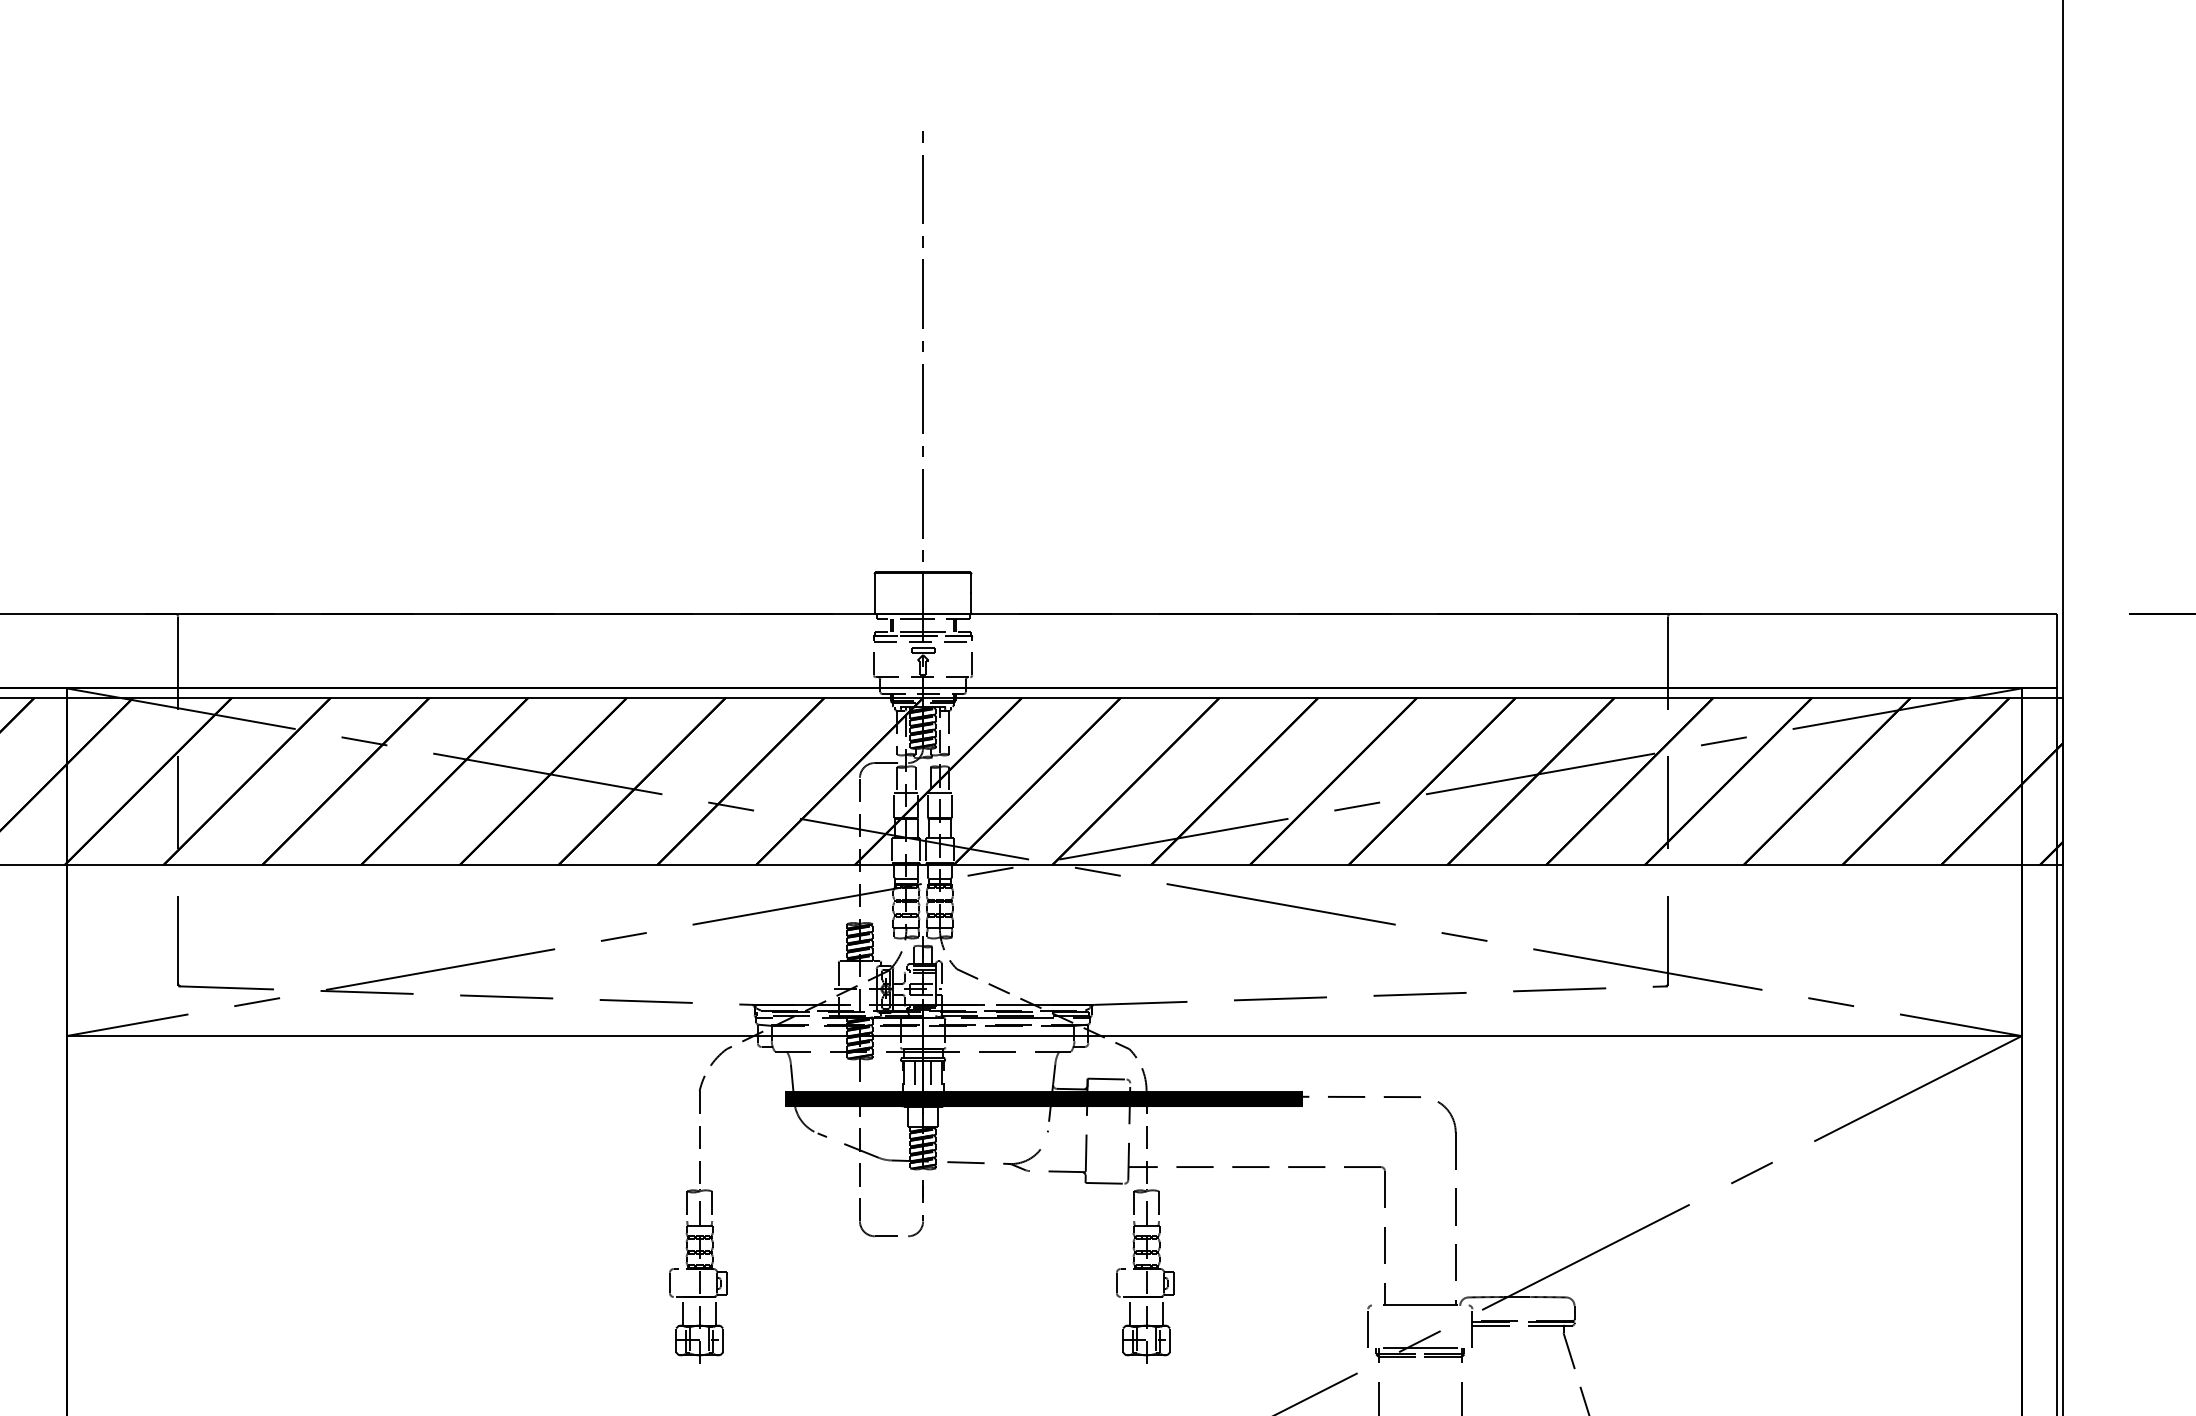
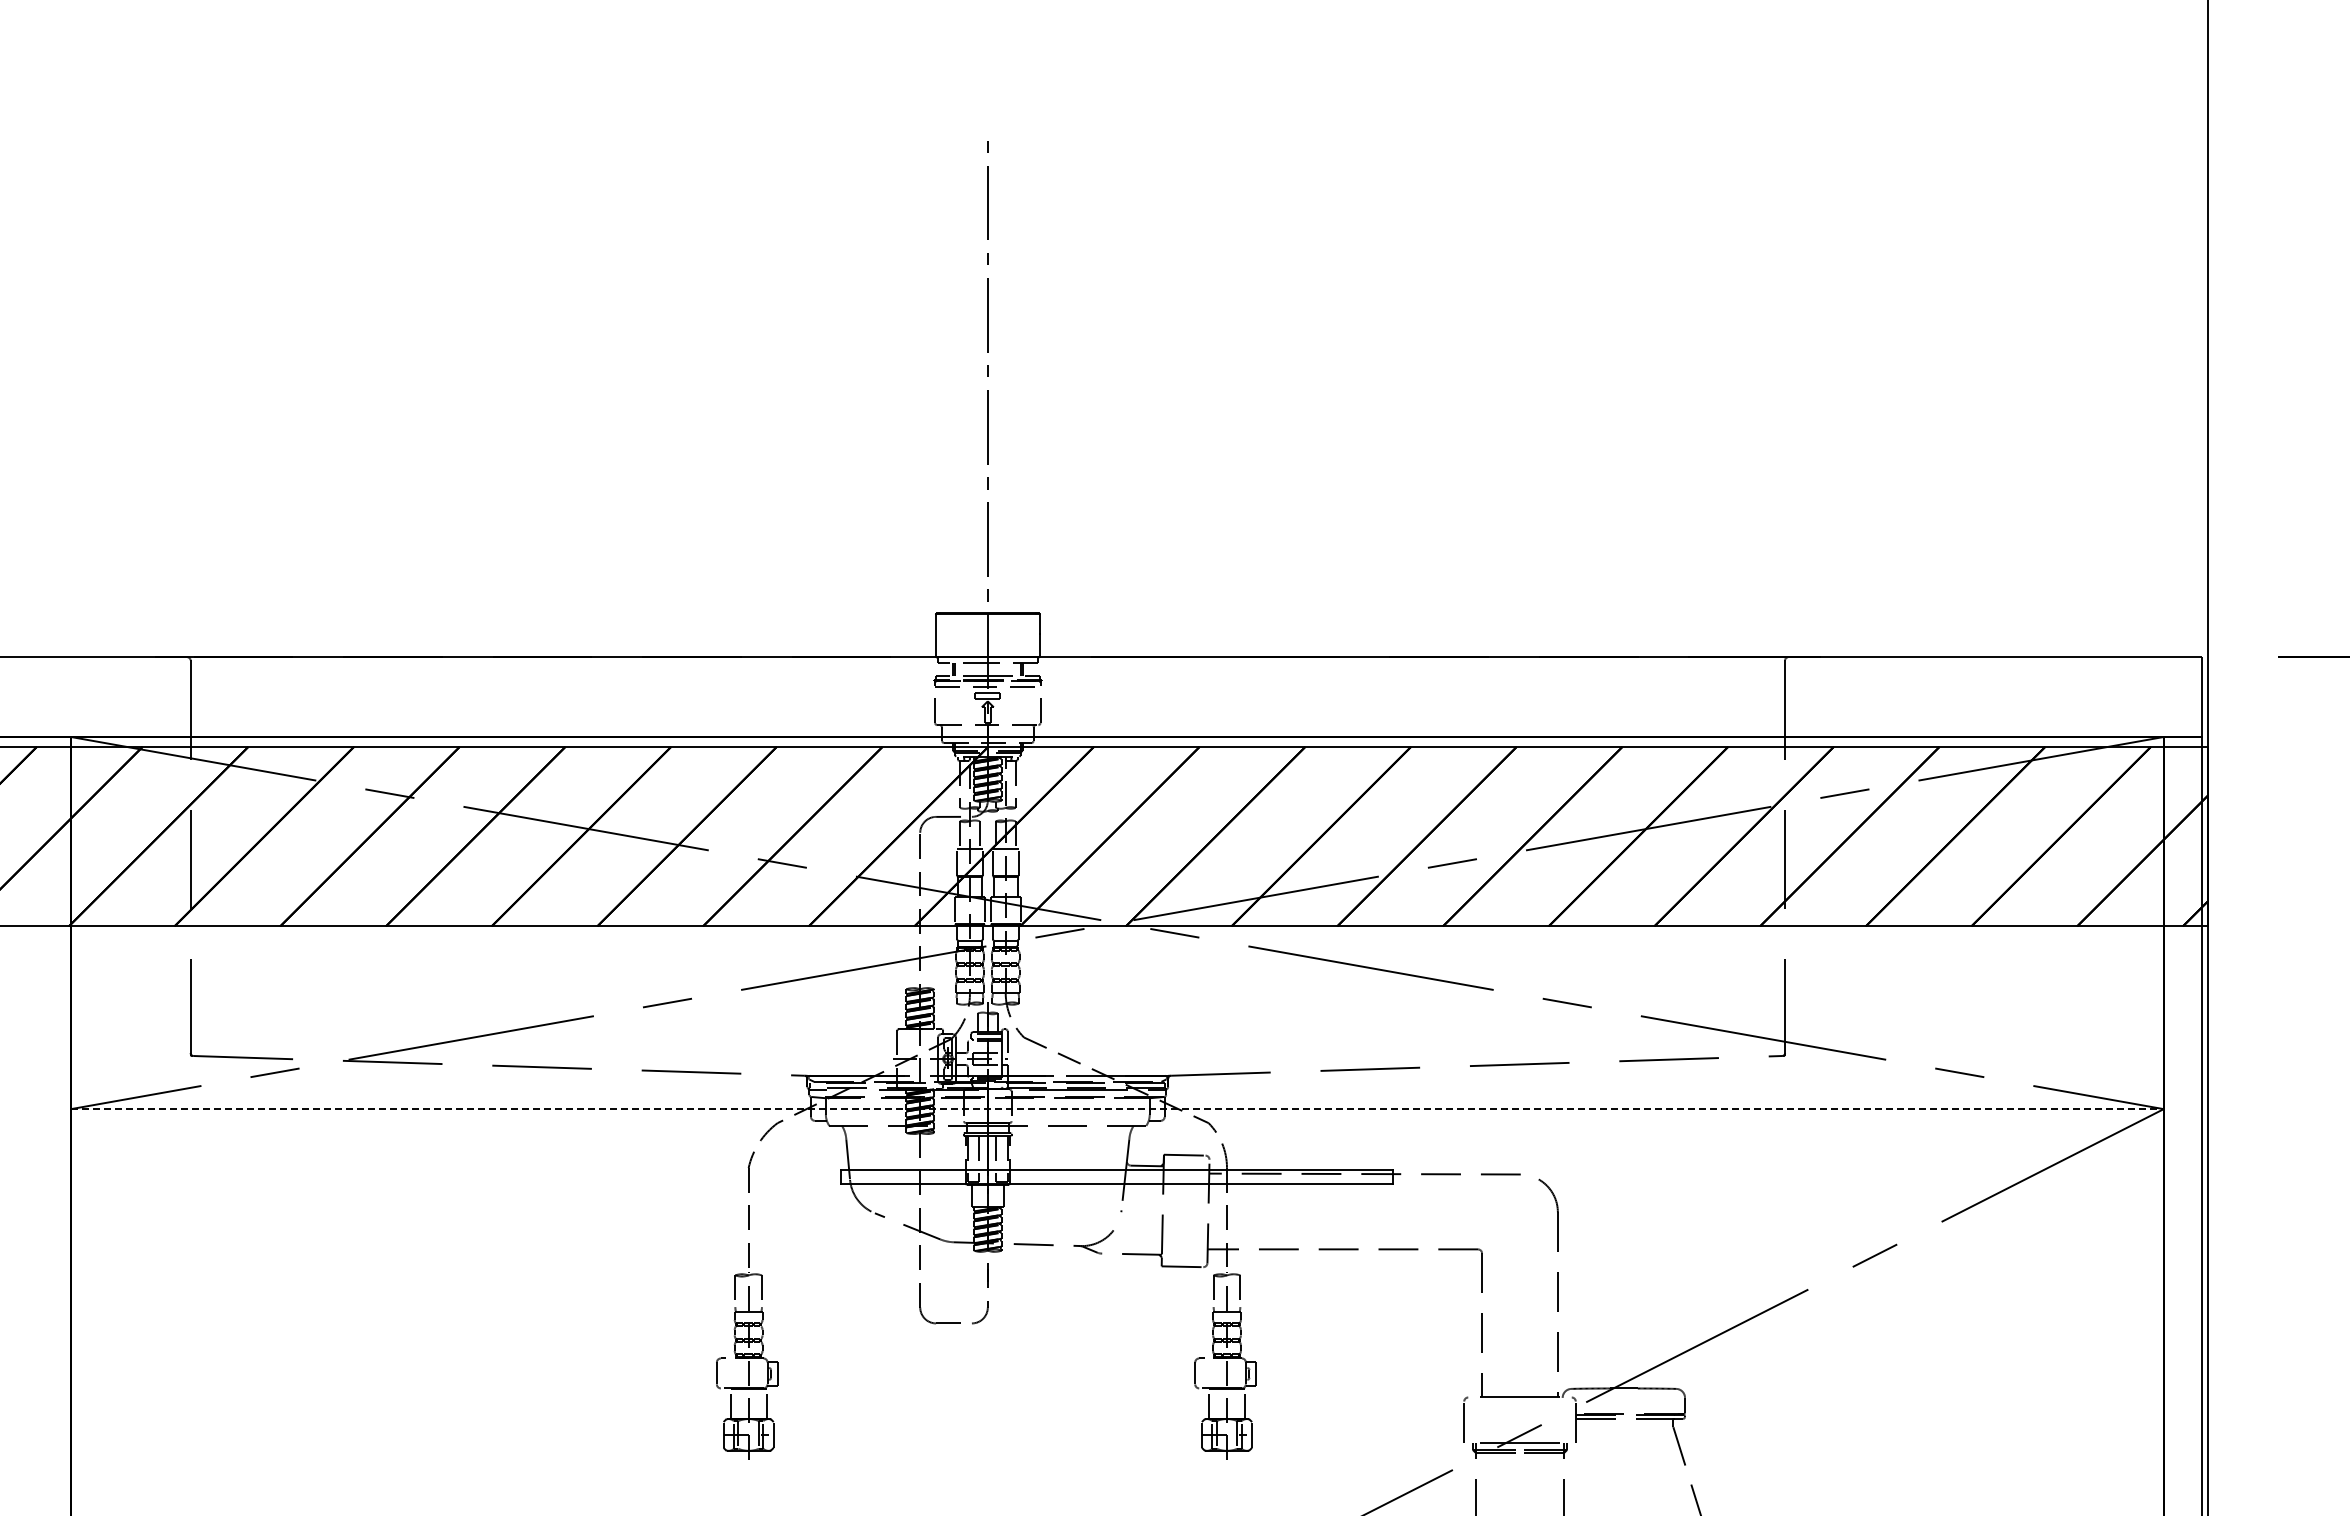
line: (1044, 1036) -> (1117, 1109), solid -> dashed
hatch: (1044, 1099) -> (1117, 1176), removed

